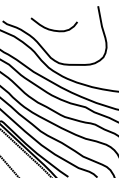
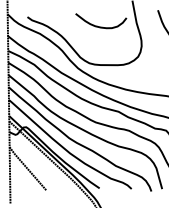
curve: (54, 29) -> (101, 26), moved

